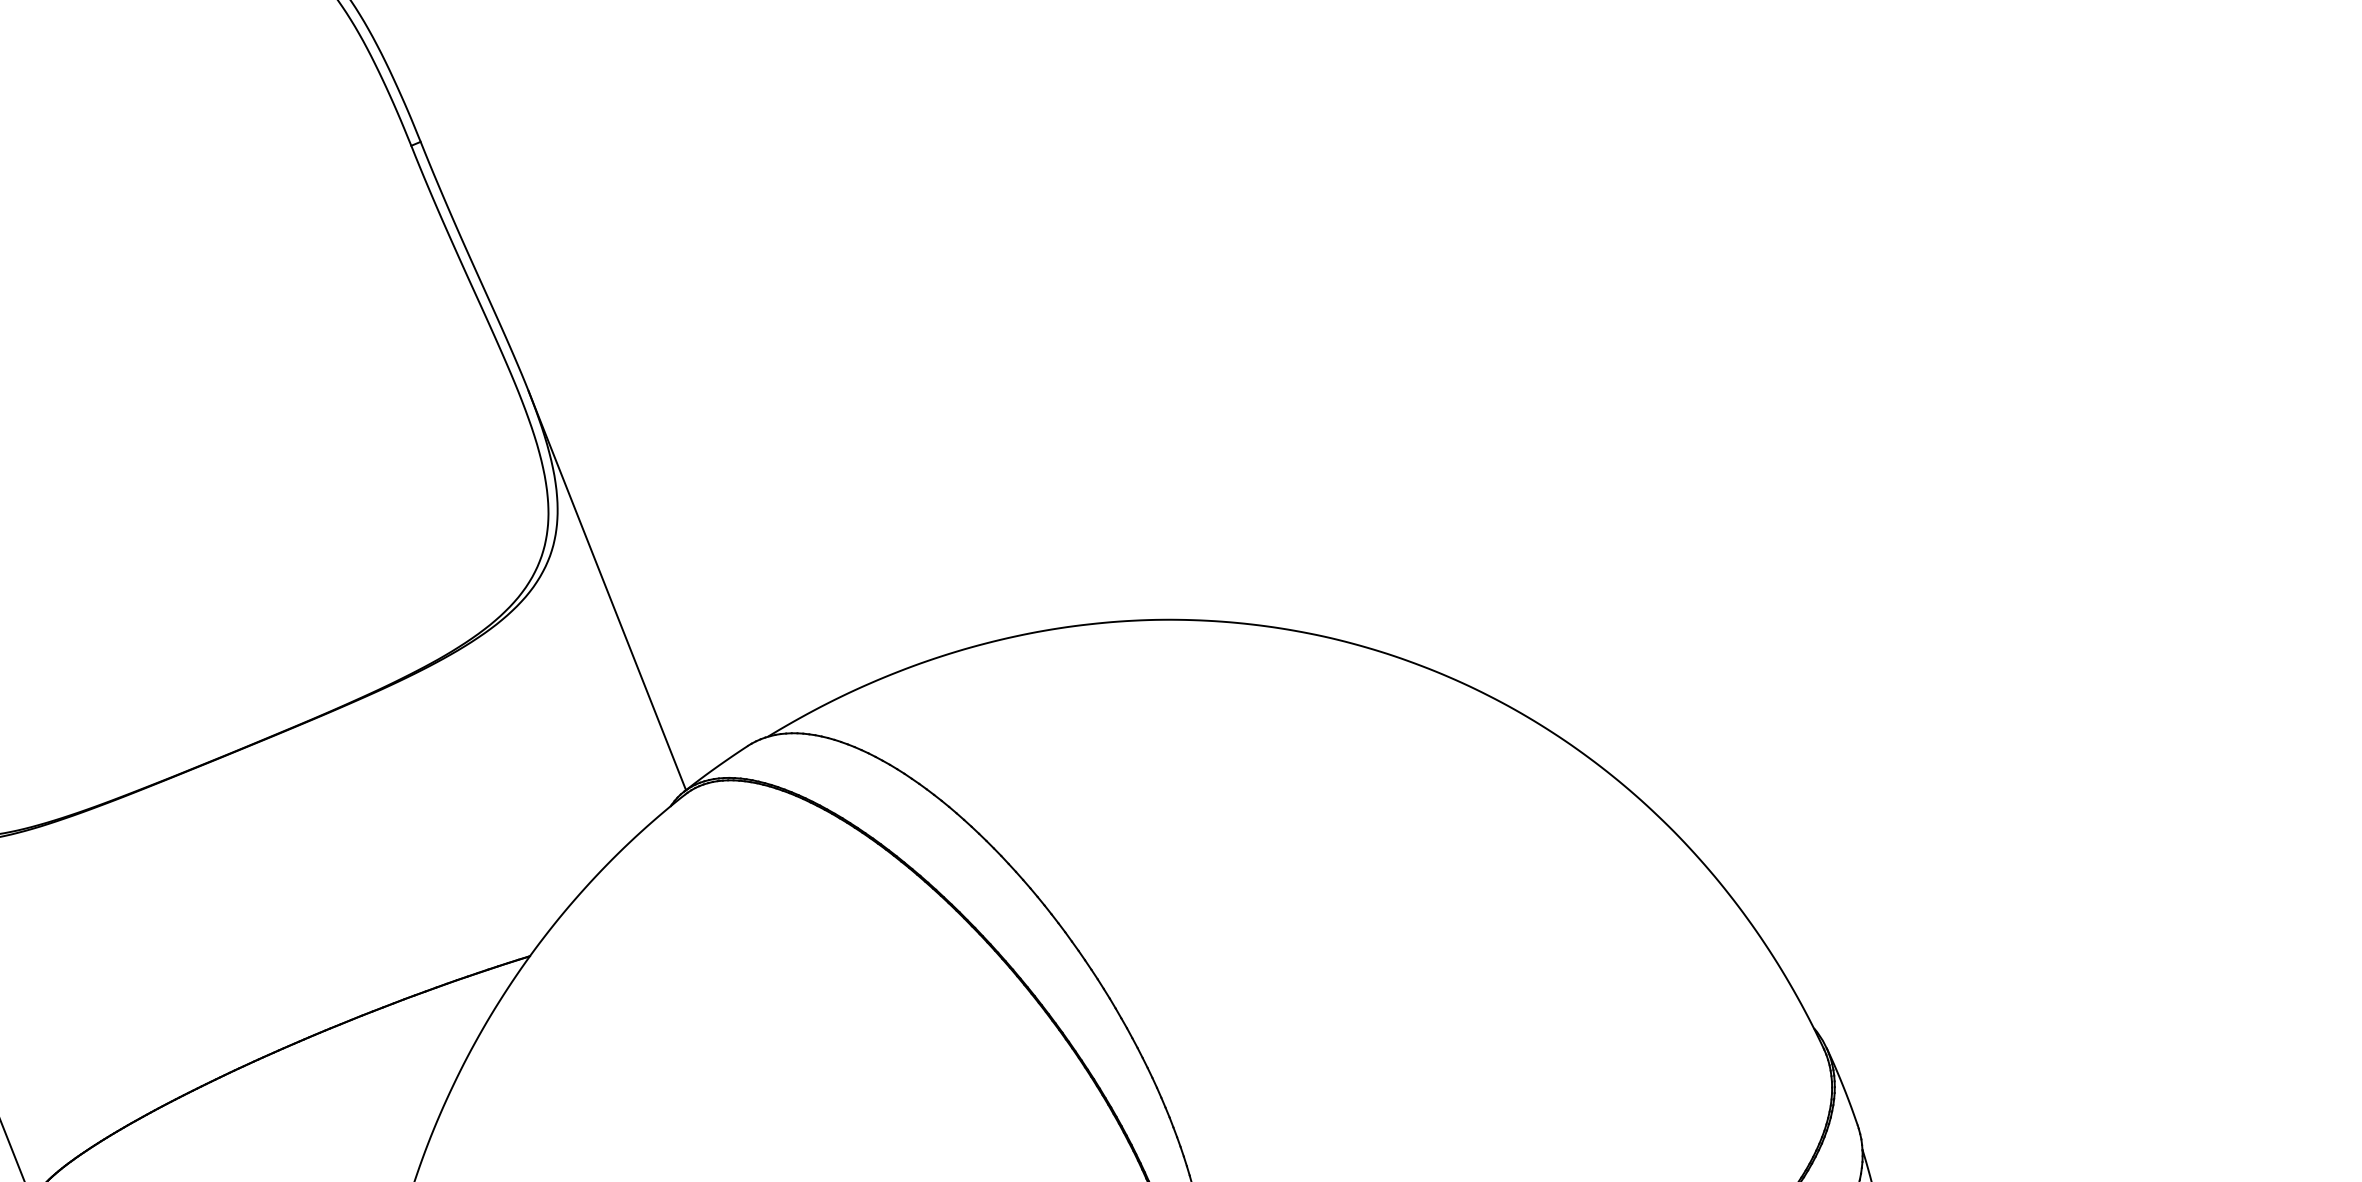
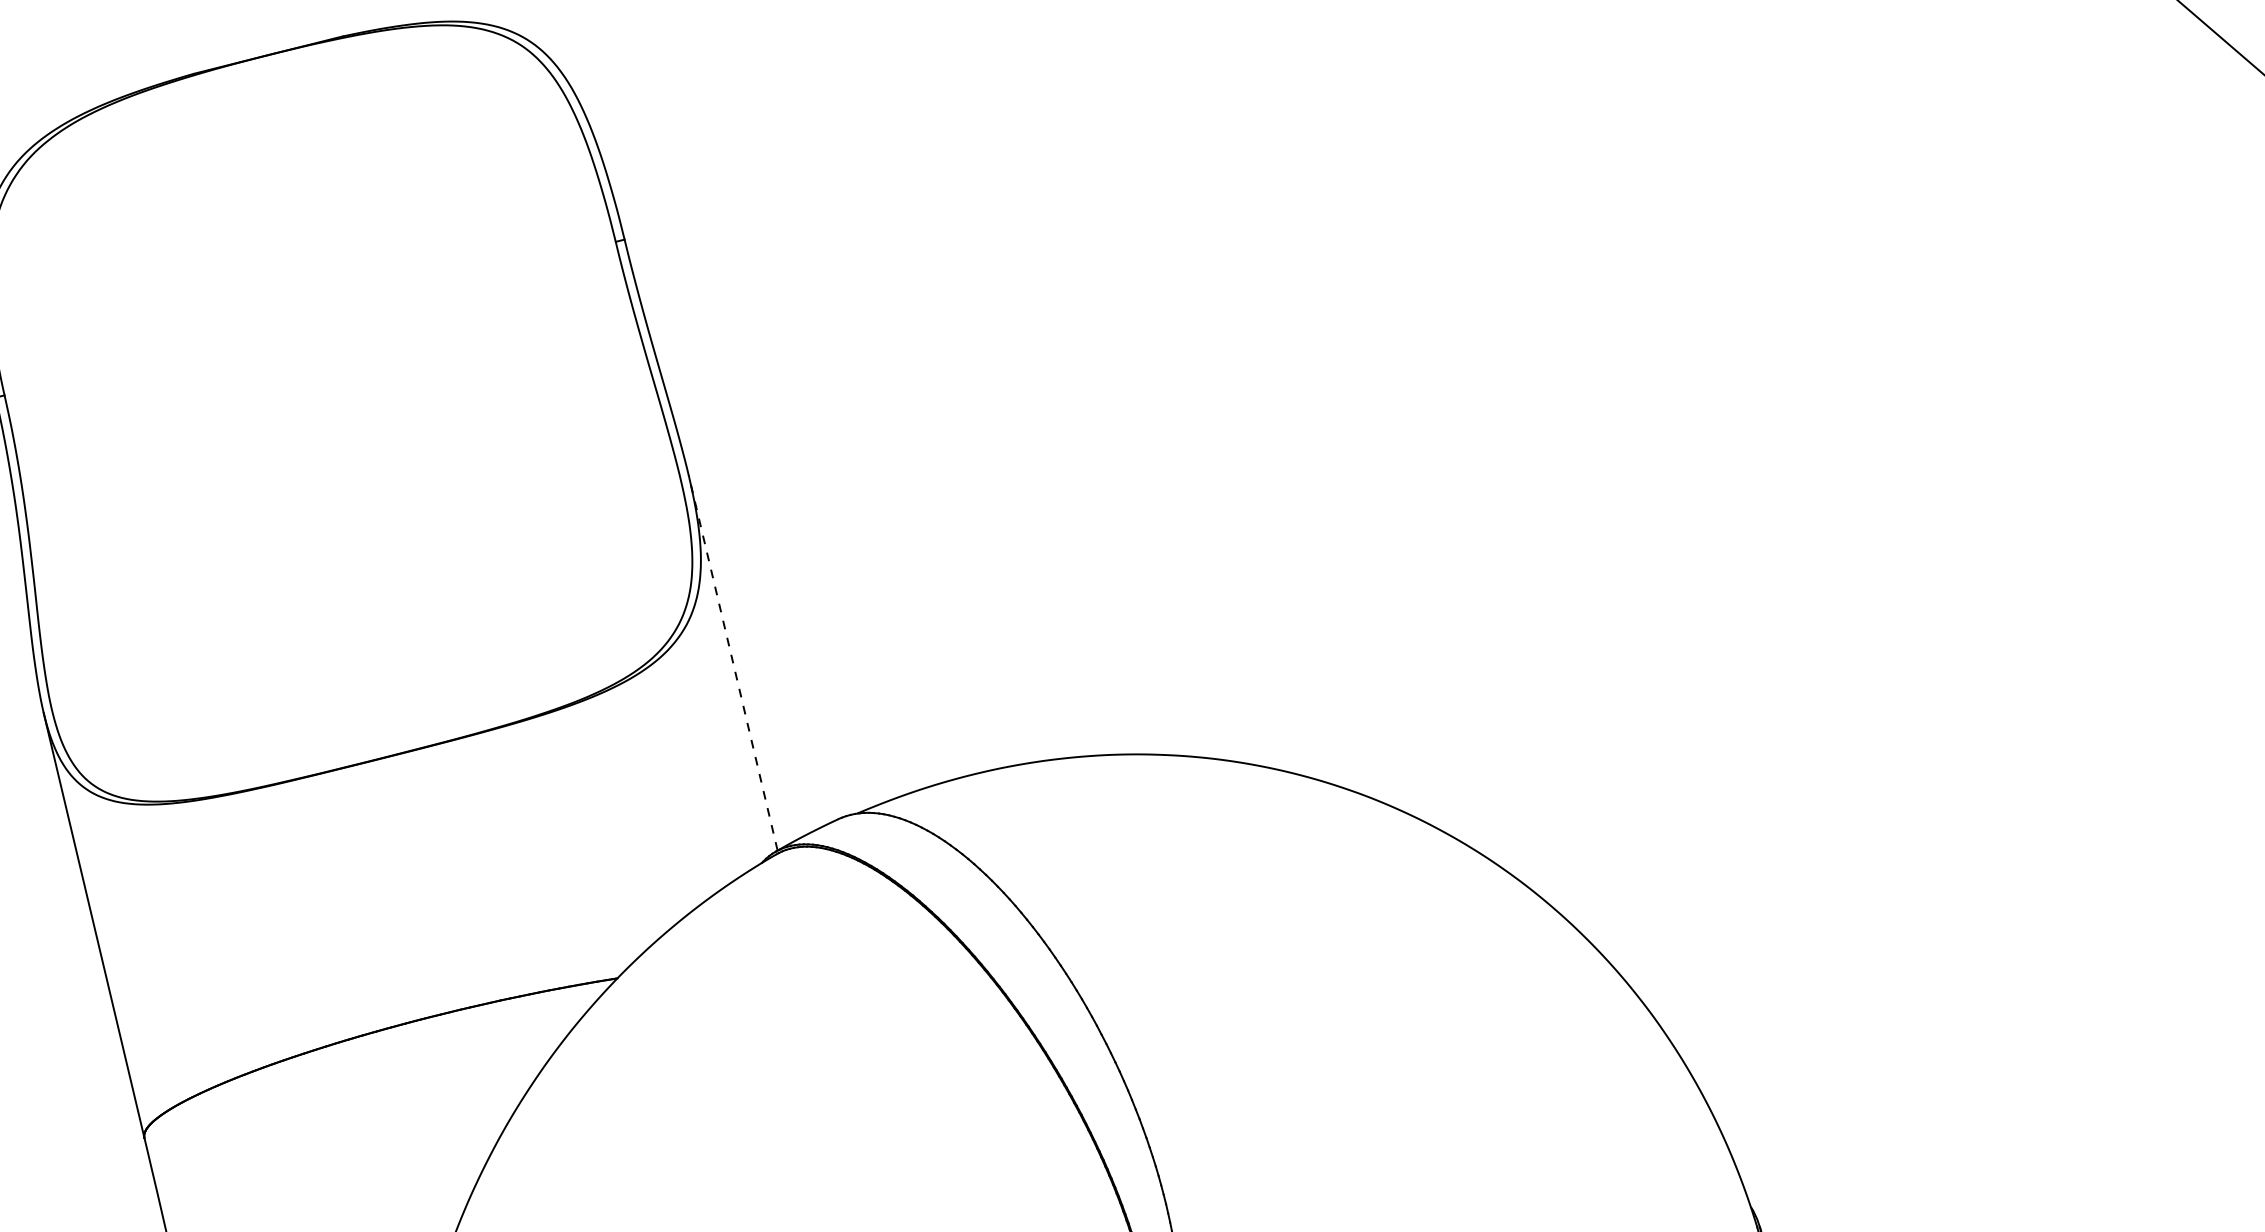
line: (607, 590) -> (733, 662), solid -> dashed

